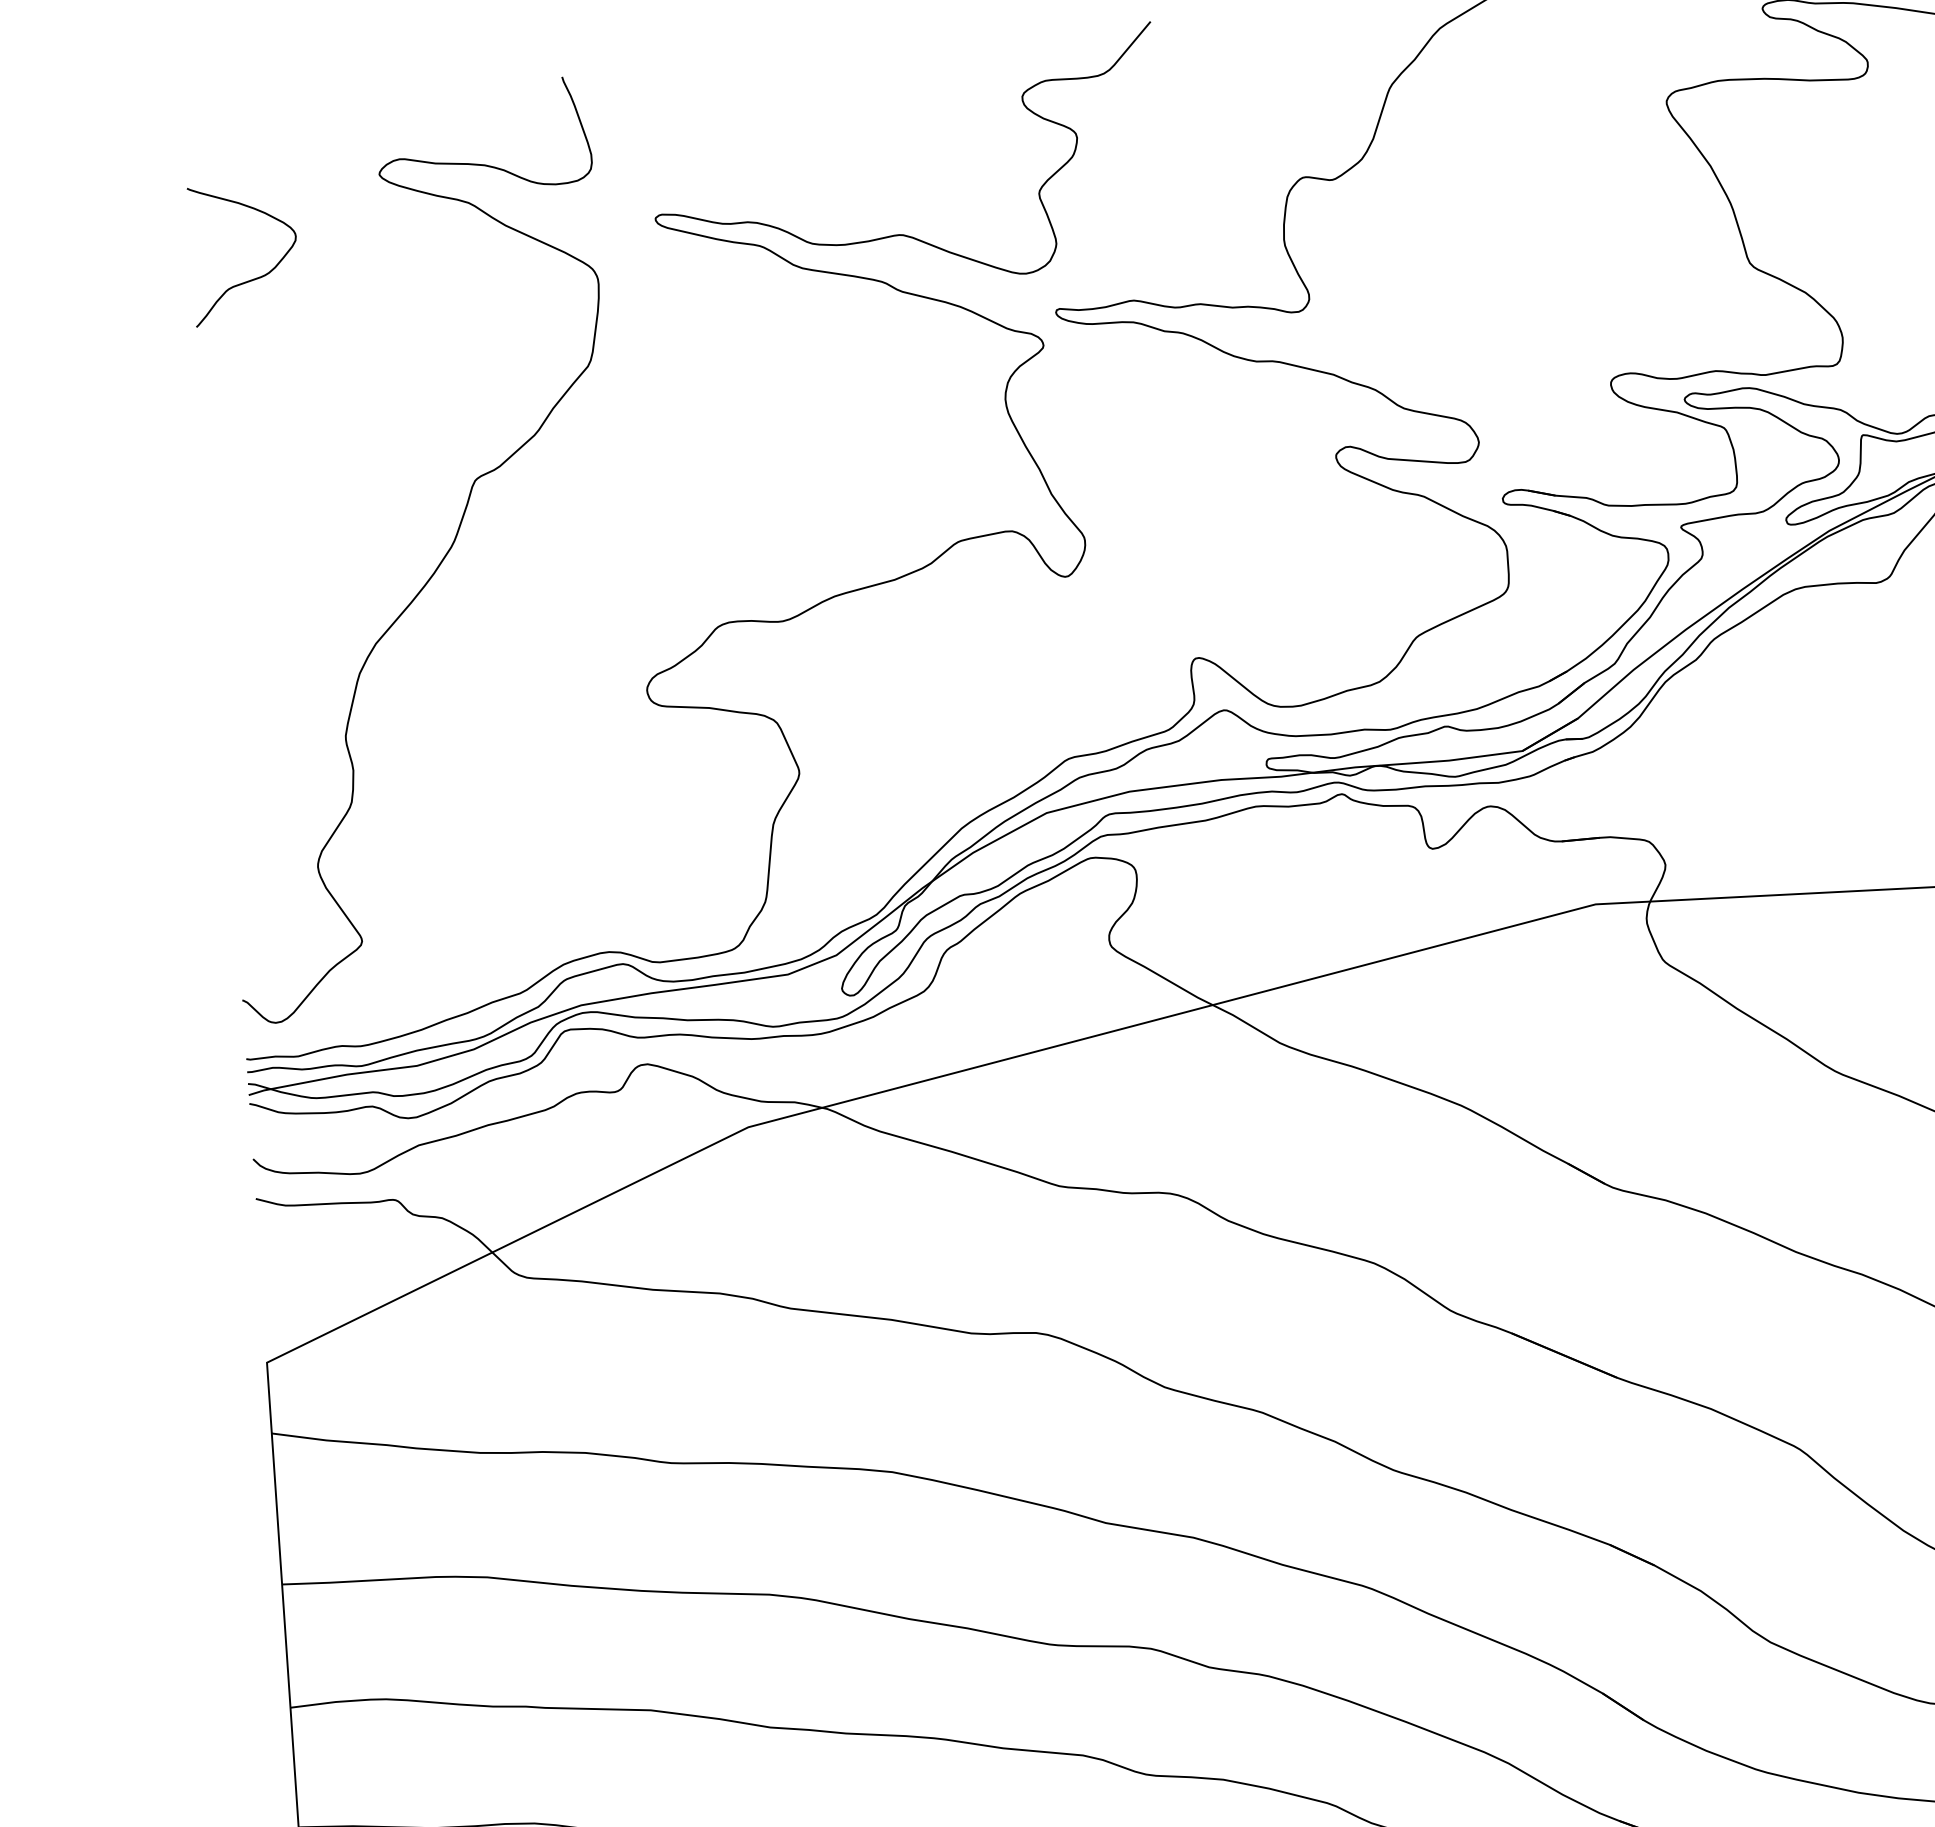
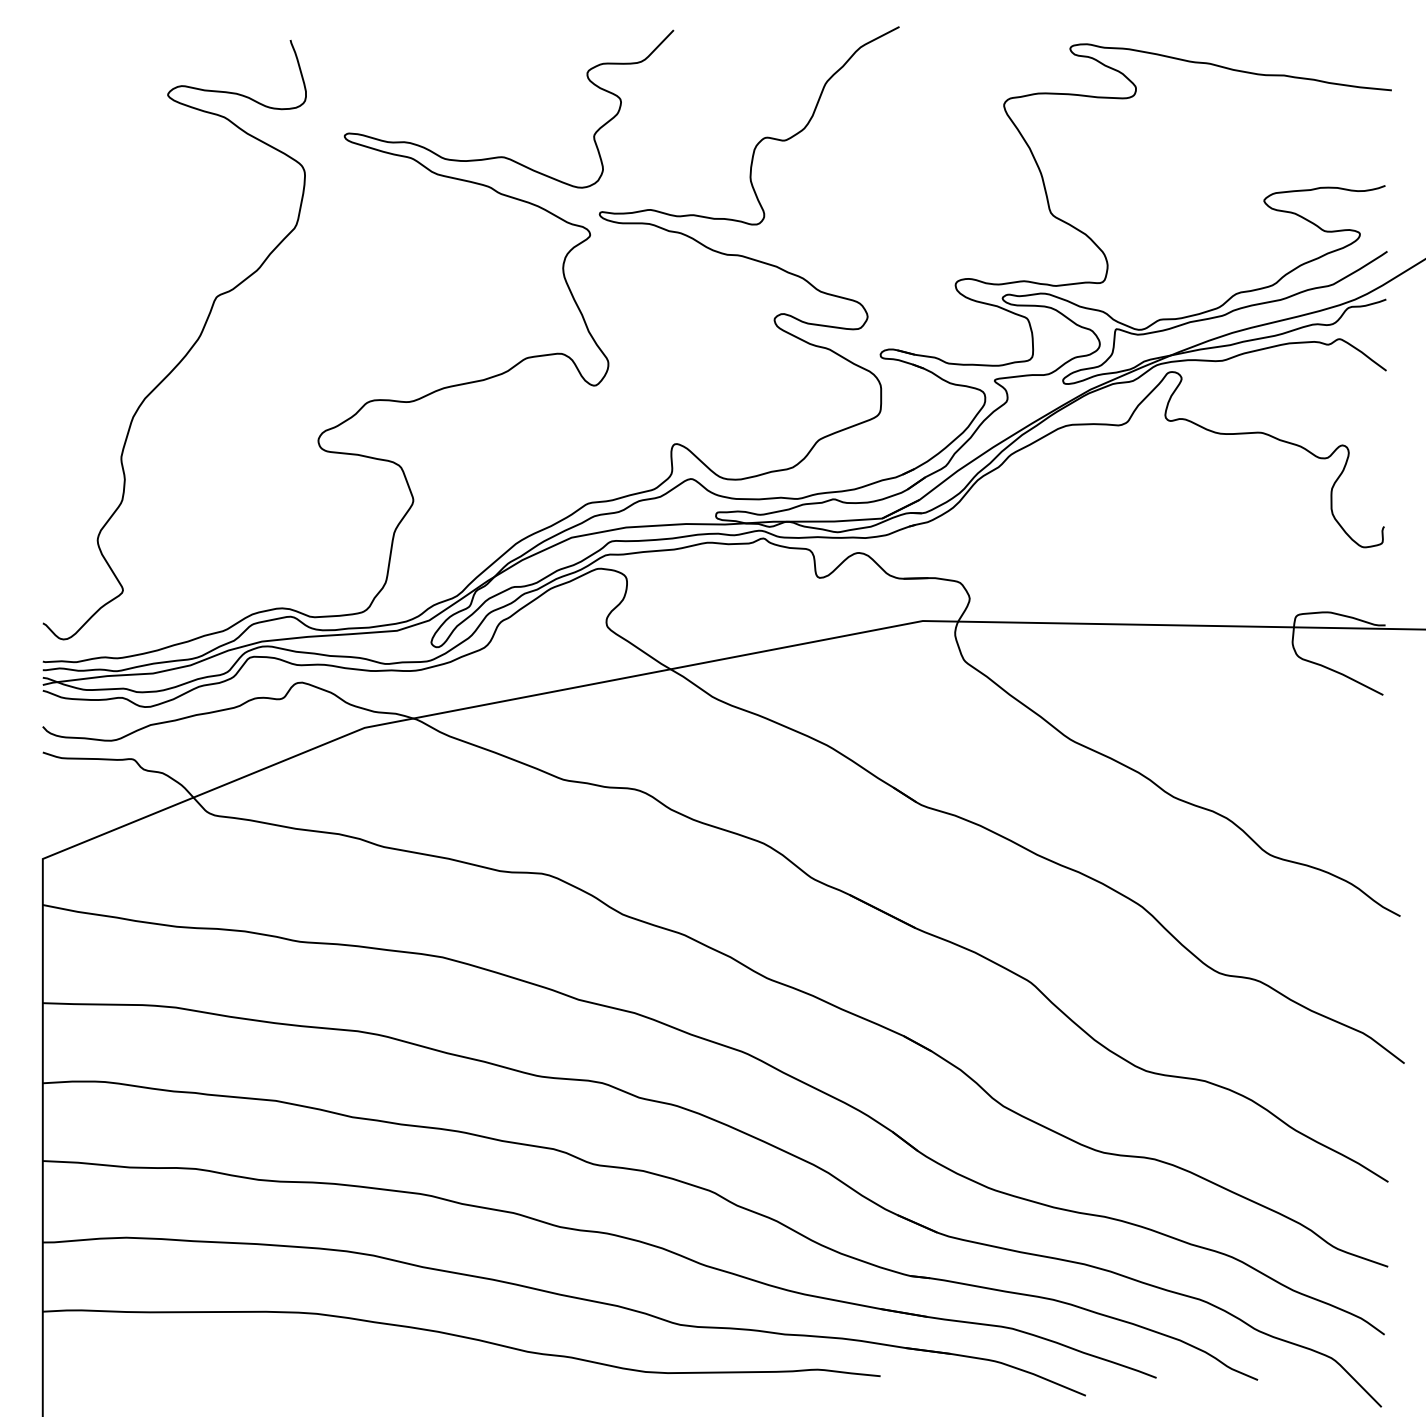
curve: (252, 278) -> (81, 156), removed

